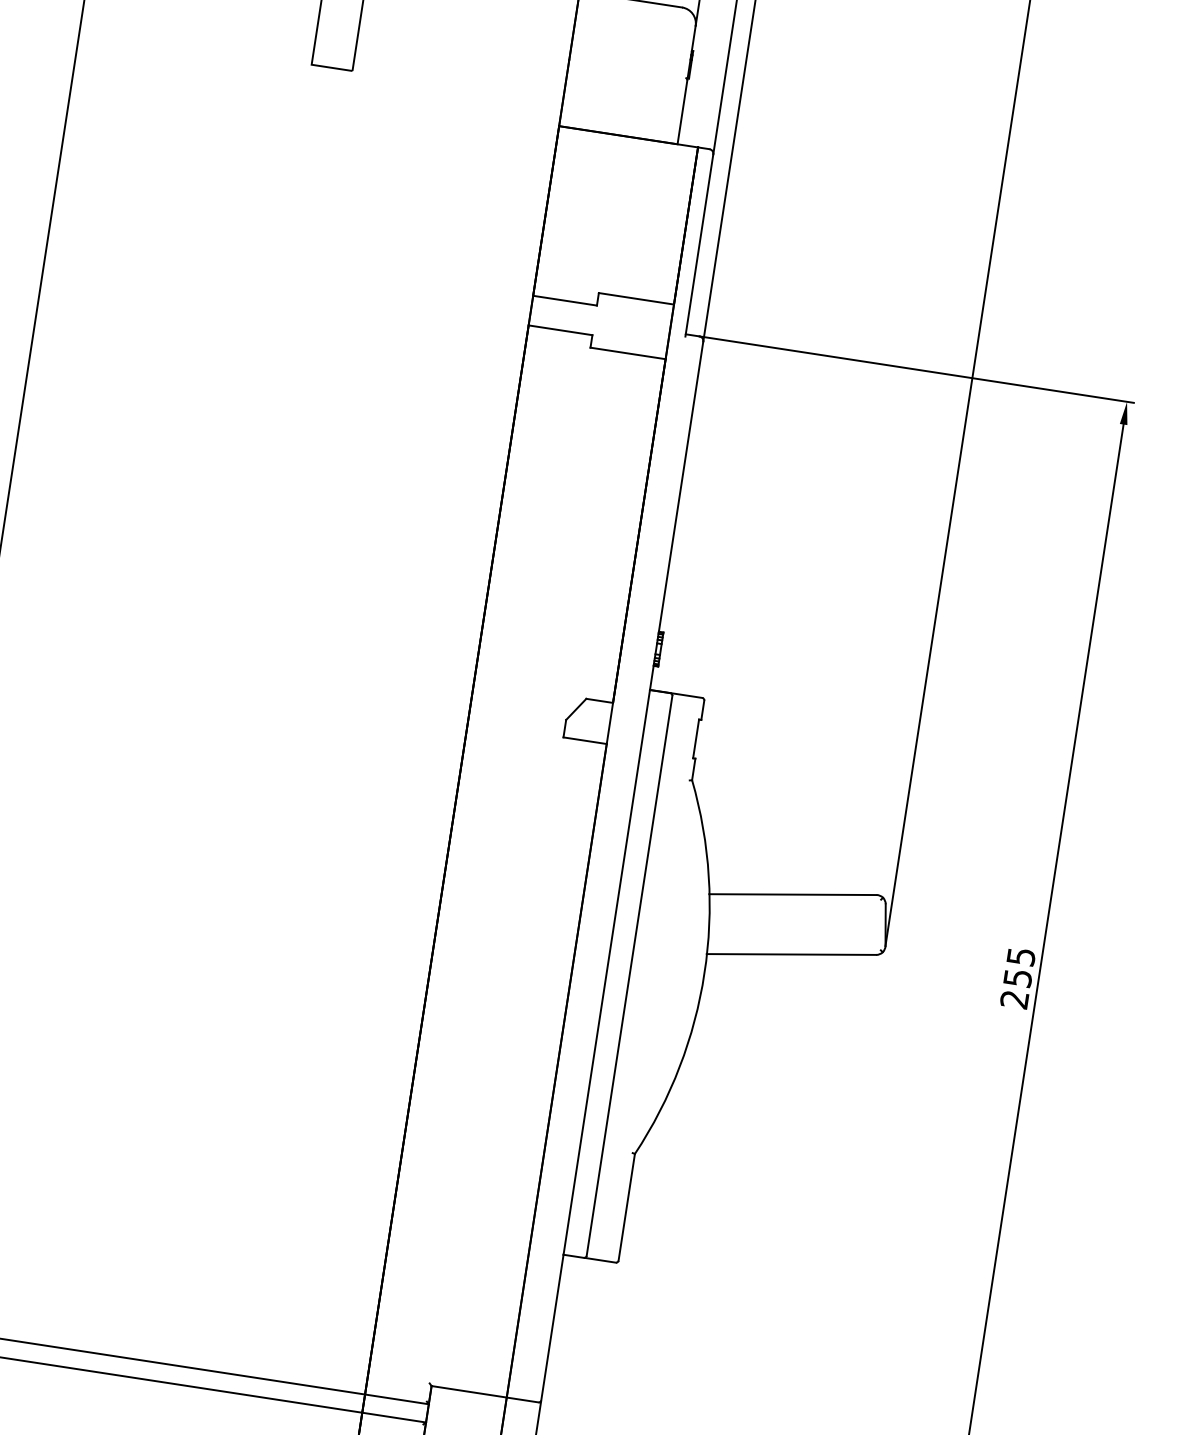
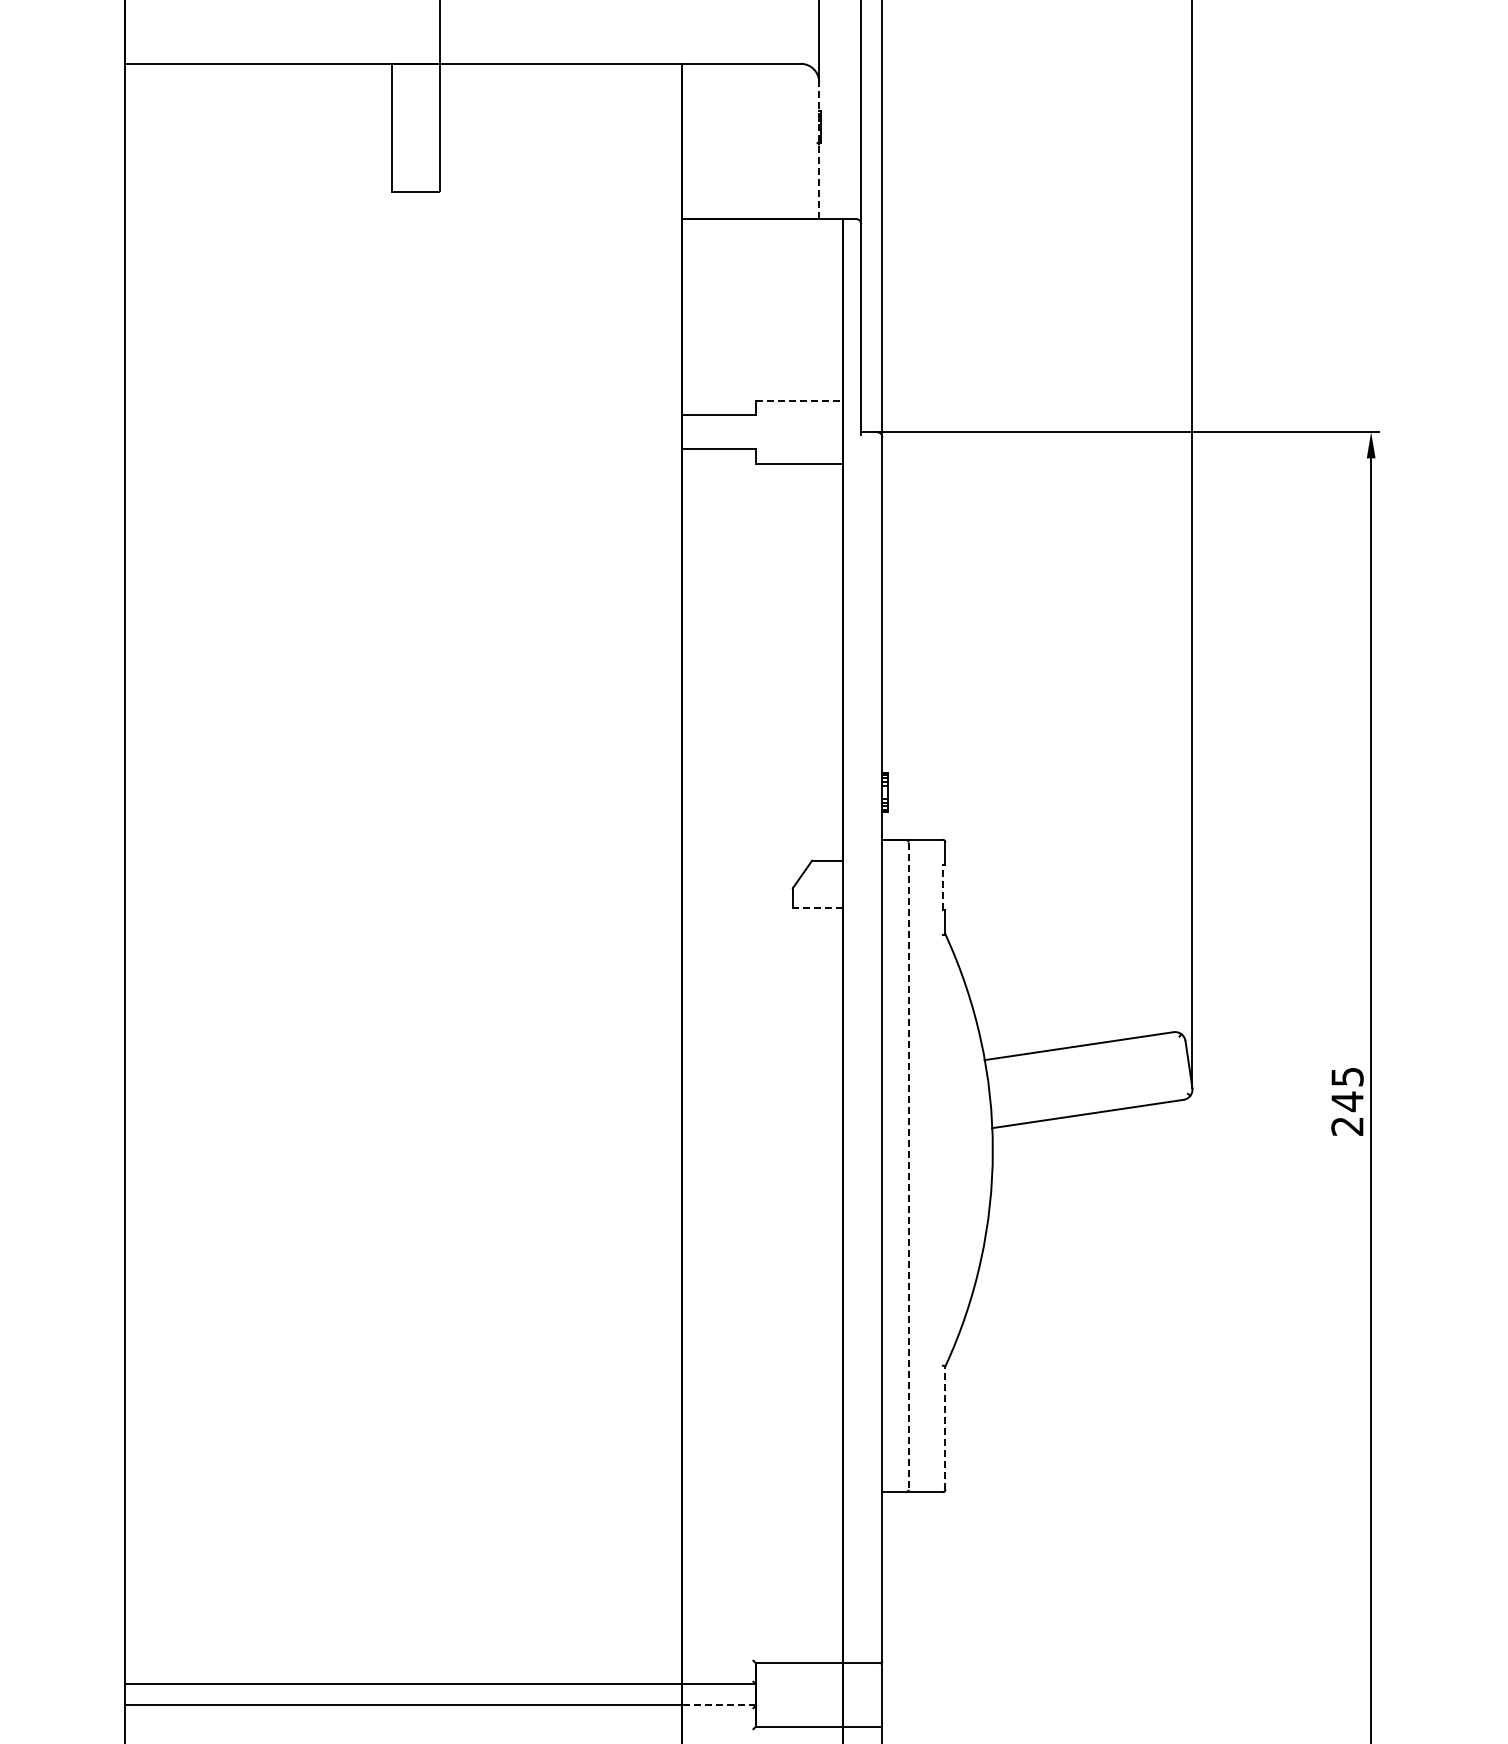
line: (686, 85) -> (819, 150), solid -> dashed
line: (636, 298) -> (799, 400), solid -> dashed
line: (695, 738) -> (942, 886), solid -> dashed
line: (584, 740) -> (817, 908), solid -> dashed
line: (629, 976) -> (908, 1166), solid -> dashed
text: (1017, 978) -> (1347, 1101), 255 -> 245
line: (626, 1206) -> (945, 1427), solid -> dashed
line: (394, 1417) -> (719, 1705), solid -> dashed

